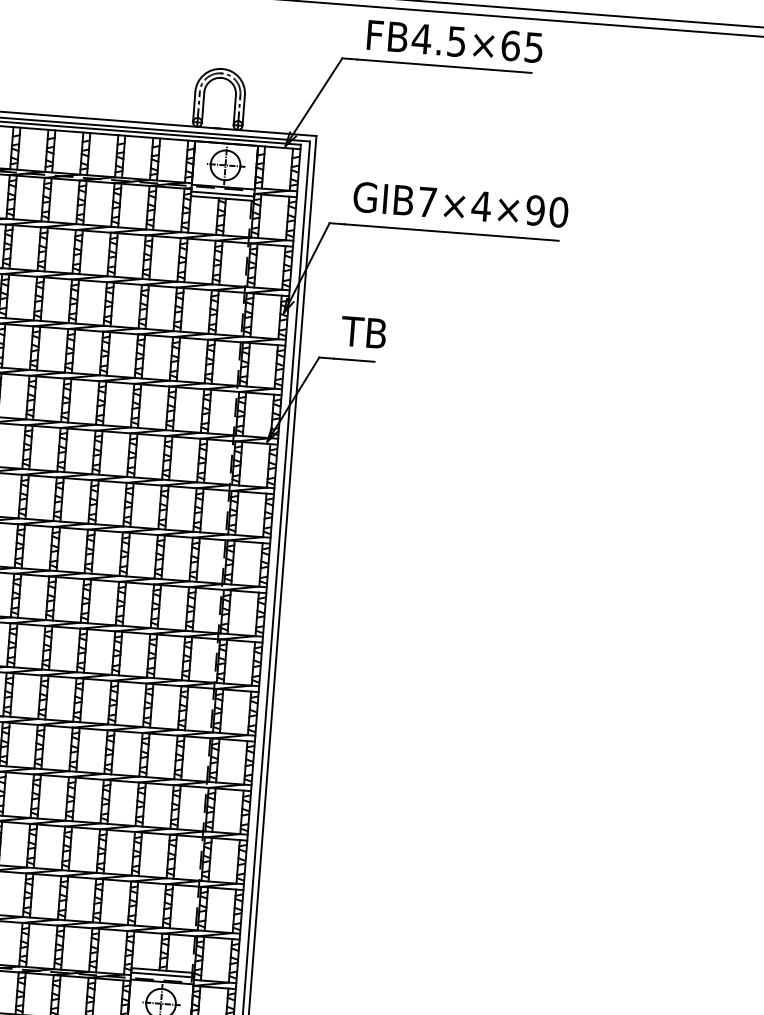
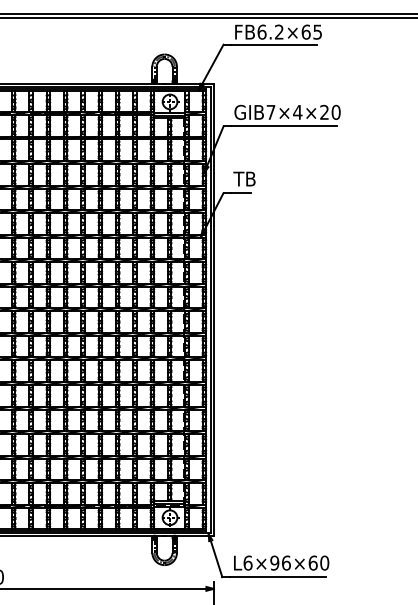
text: (439, 38) -> (270, 31), FB4.5×65 -> FB6.2×65
text: (535, 210) -> (324, 112), GIB7×4×90 -> GIB7×4×20

